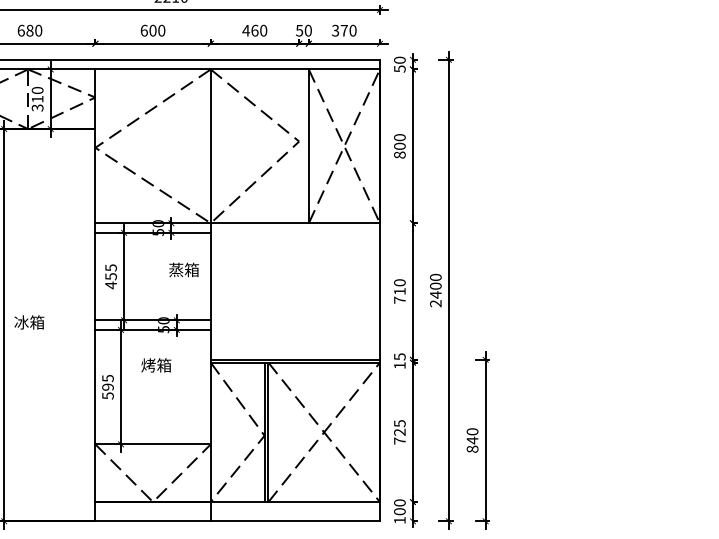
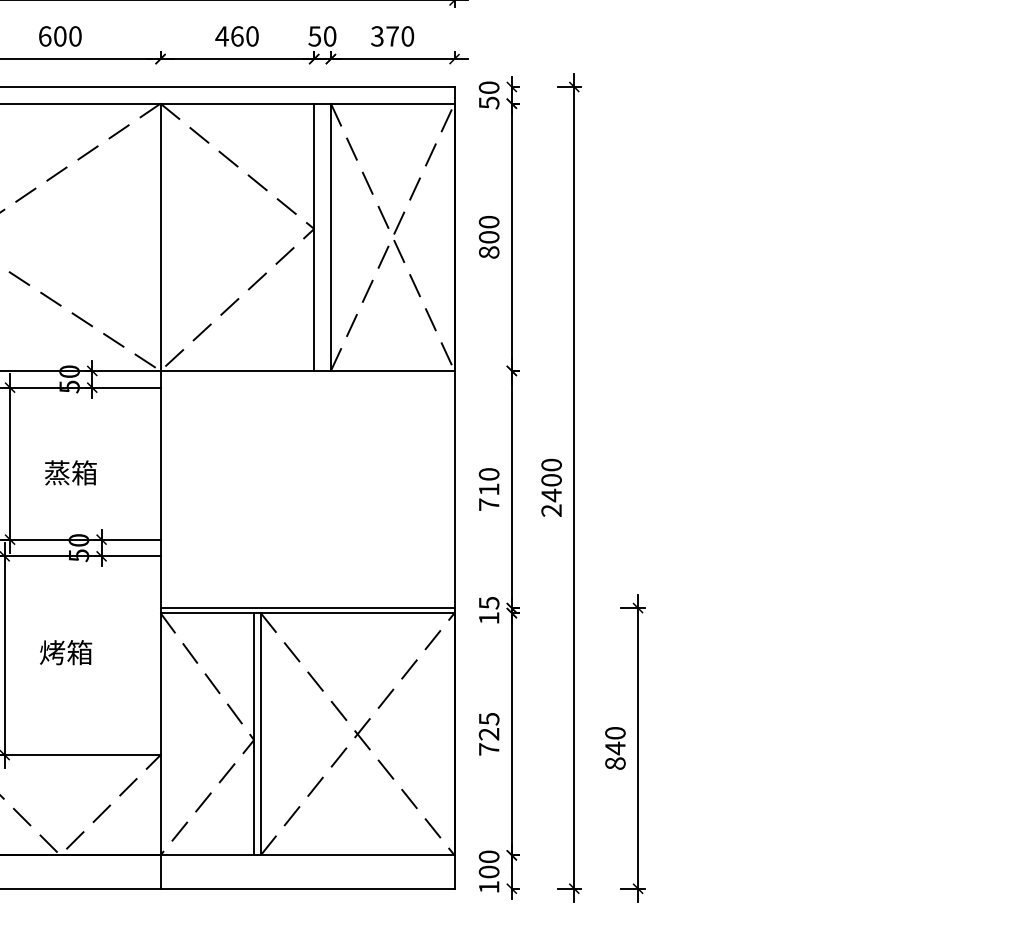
line: (299, 146) -> (314, 237), added
text: (183, 269) -> (69, 472), moved
text: (156, 365) -> (66, 652), moved

